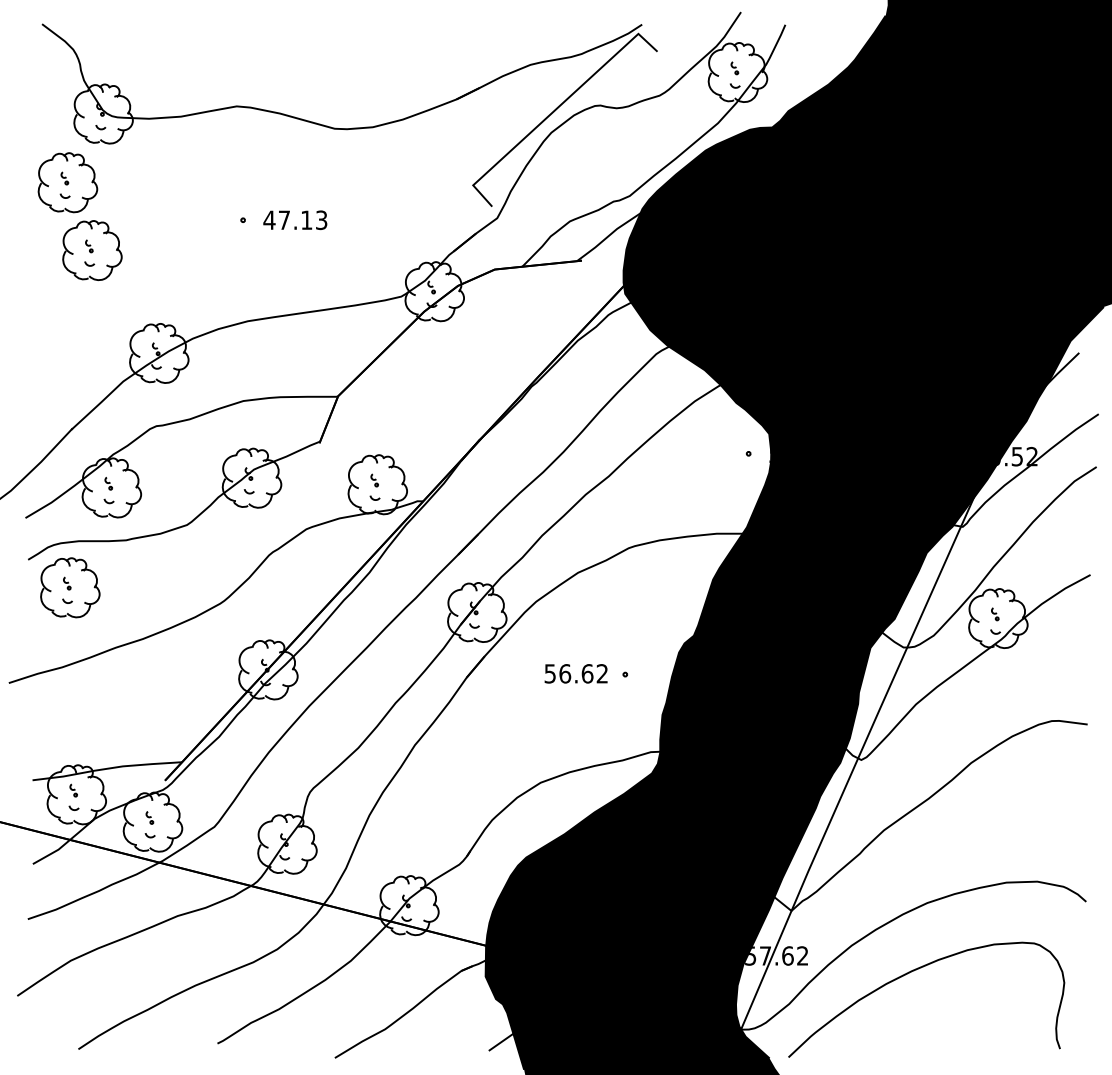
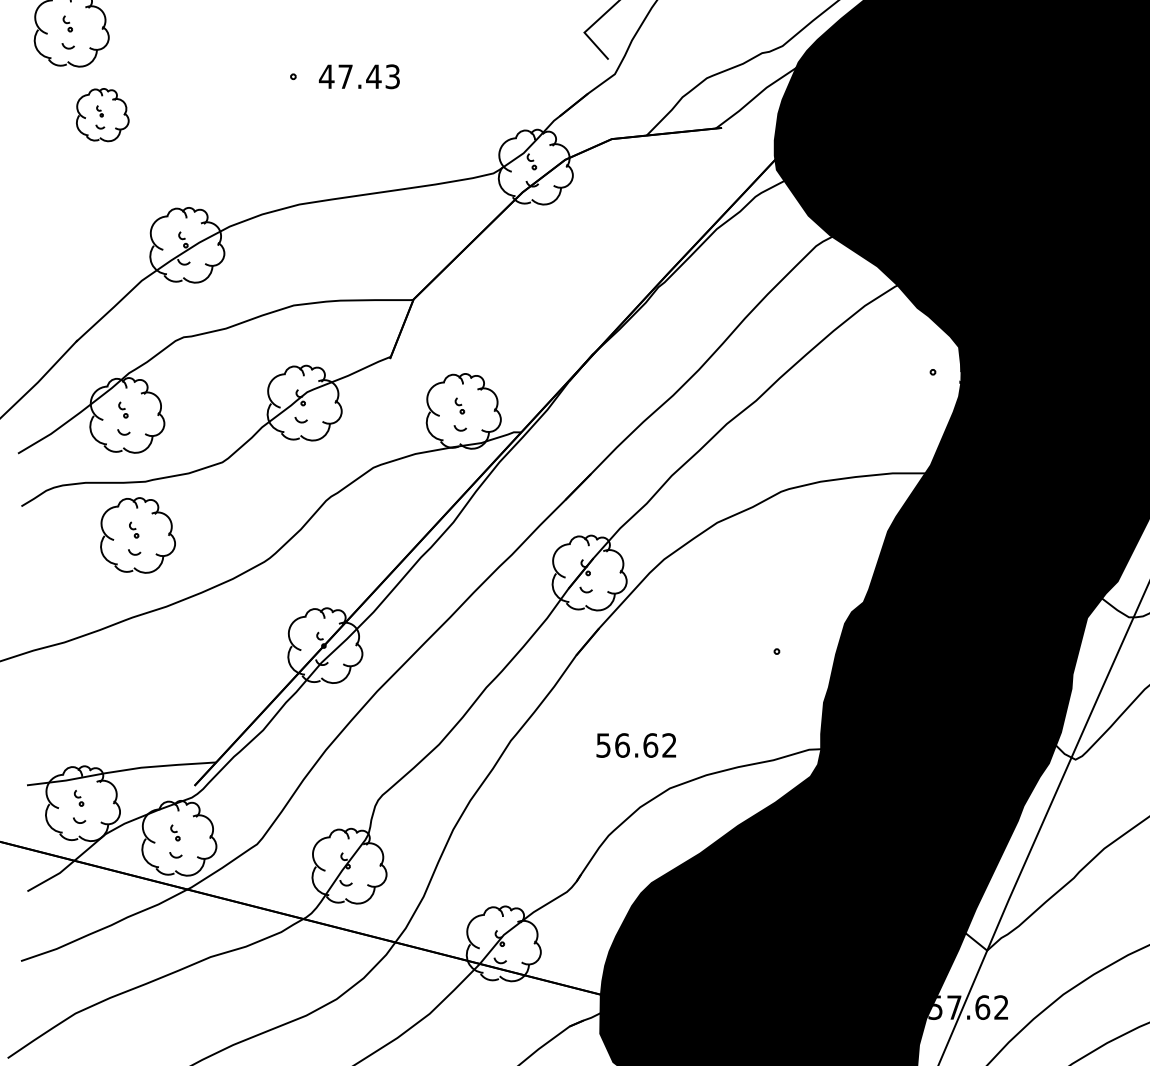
text: (306, 219) -> (373, 75), 47.13 -> 47.43
part: (92, 250) -> (102, 115), size x0.7
part: (70, 587) -> (138, 535), moved
text: (575, 673) -> (635, 745), moved

